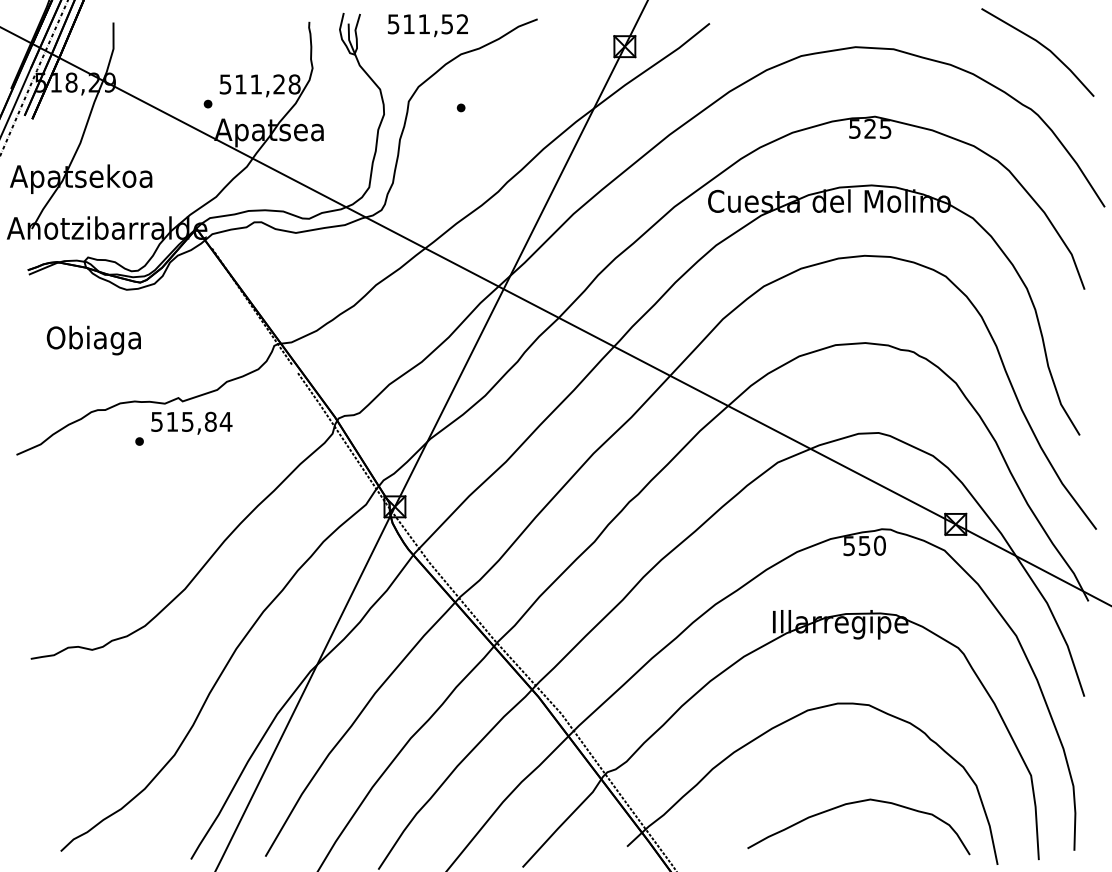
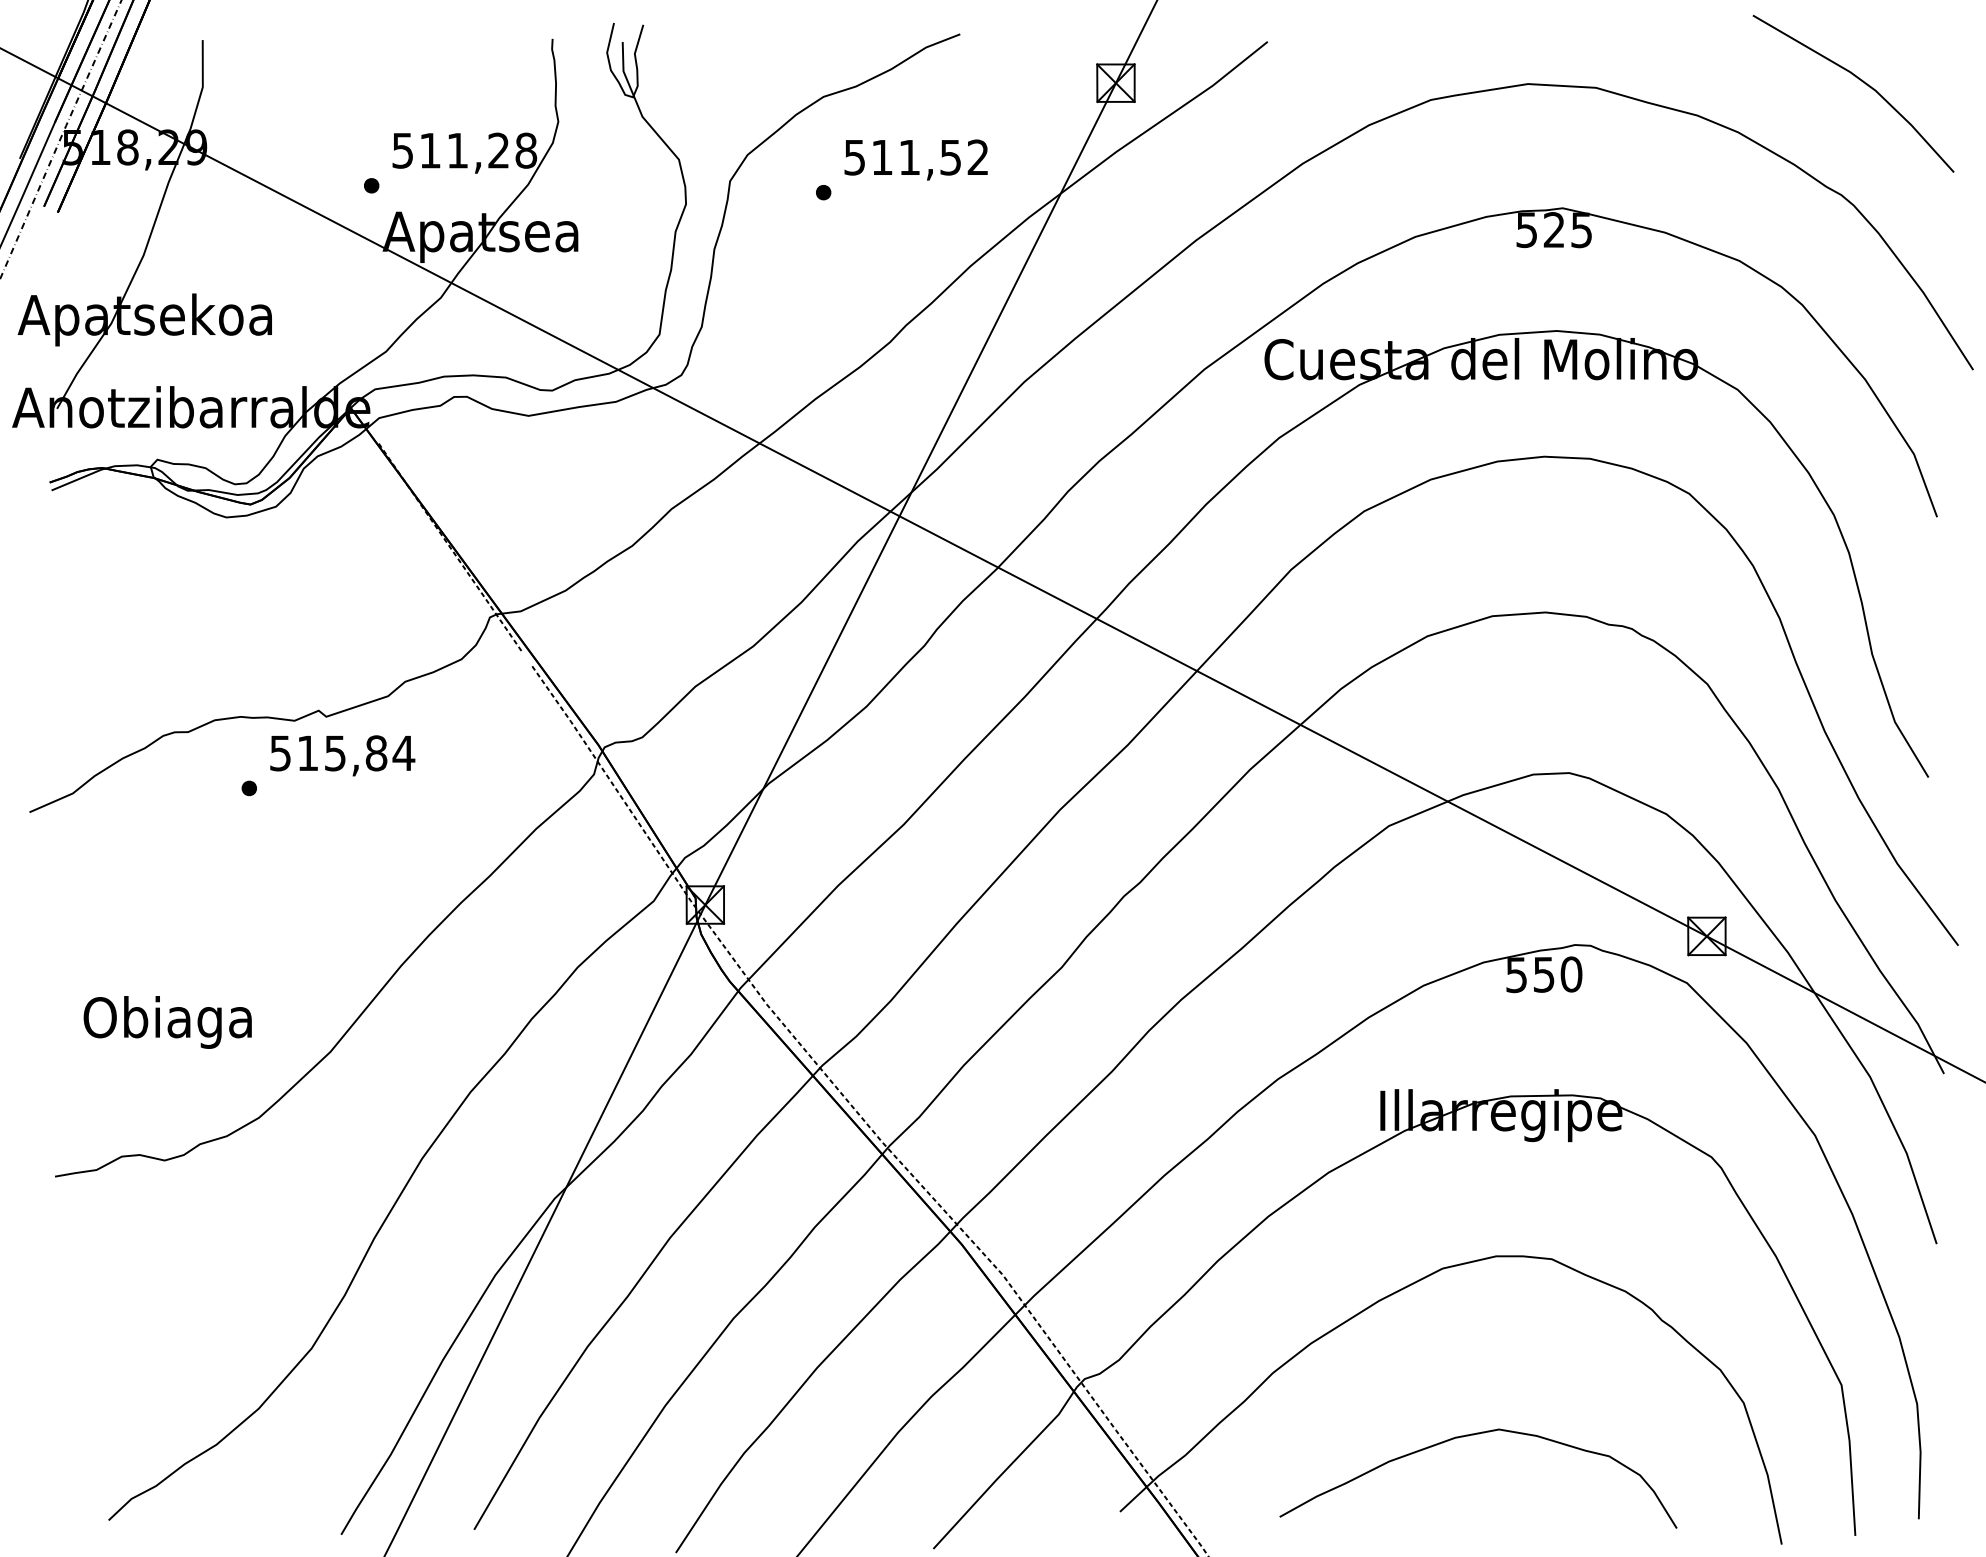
text: (427, 25) -> (915, 159), moved
text: (93, 340) -> (167, 1022), moved
curve: (856, 803) -> (1474, 1436), moved

